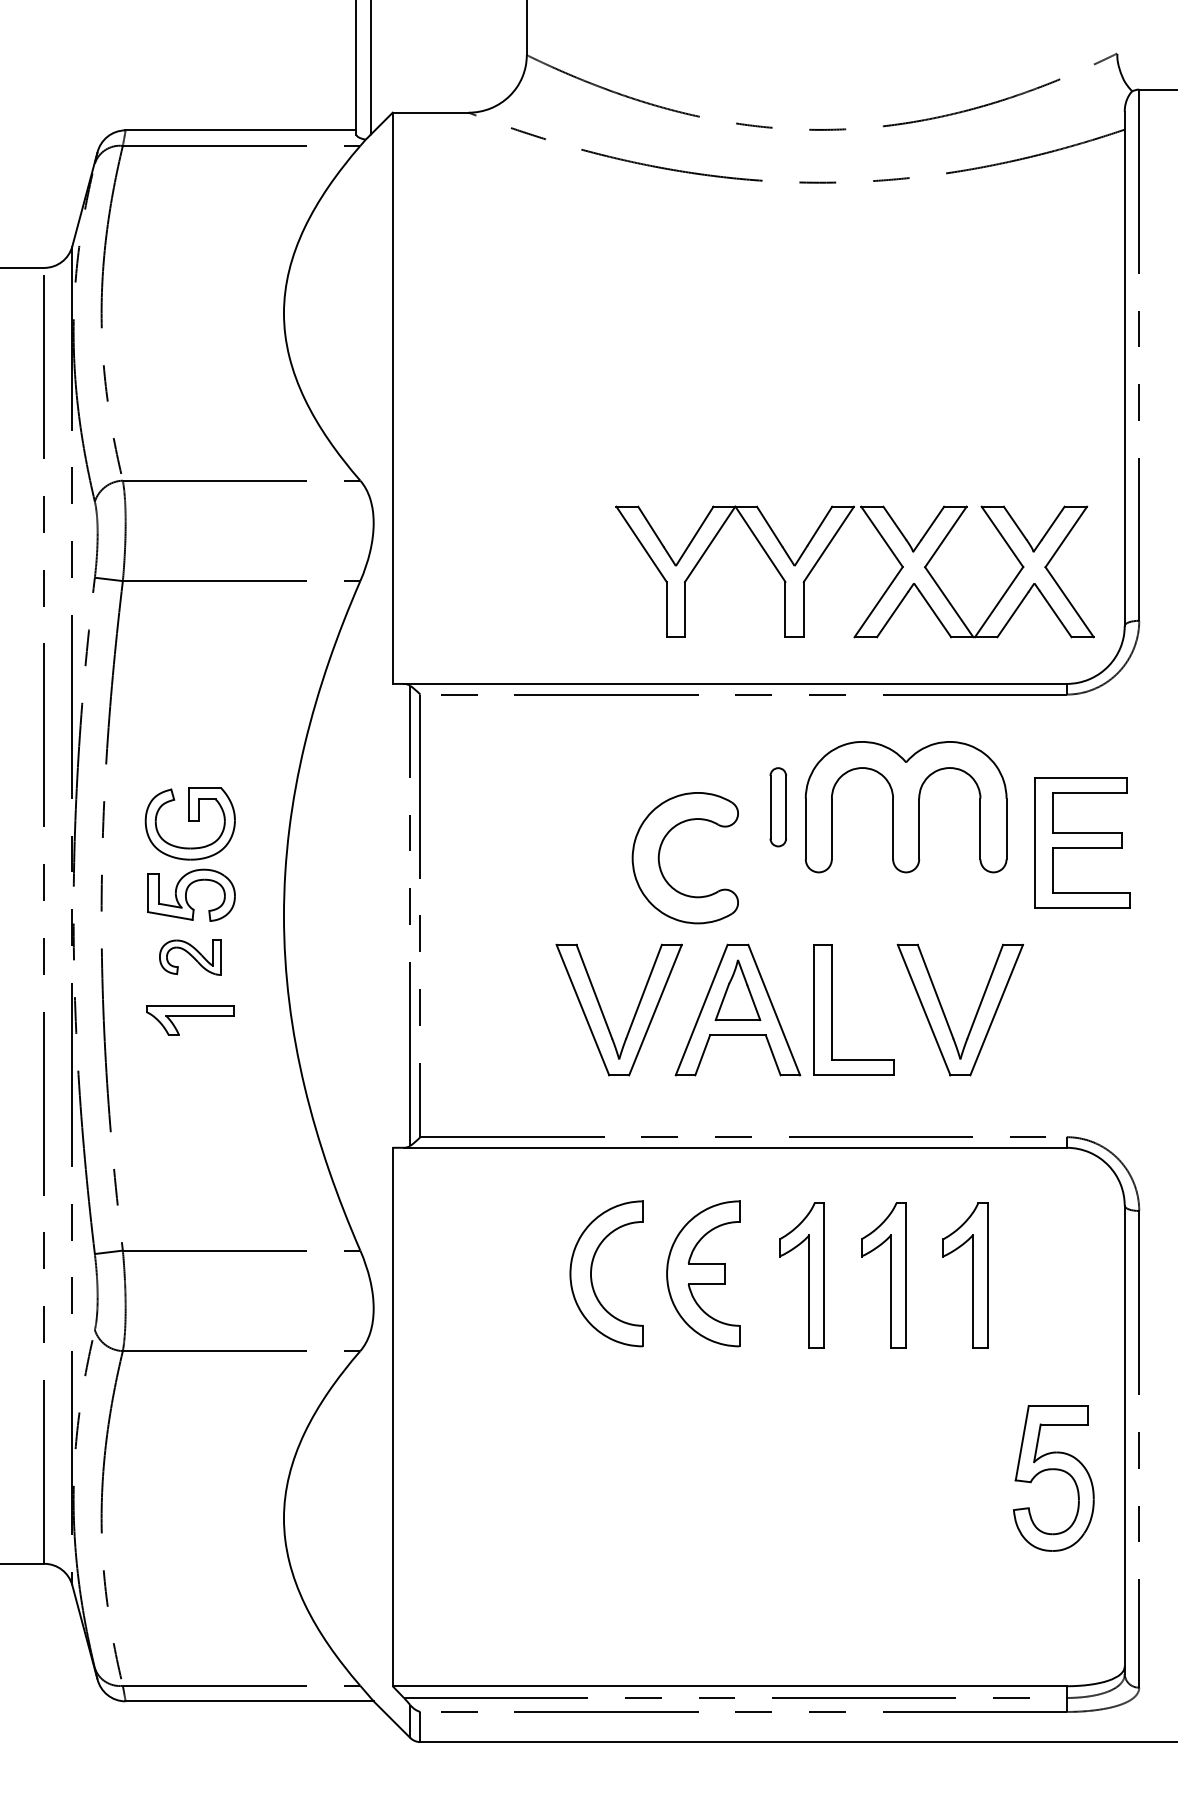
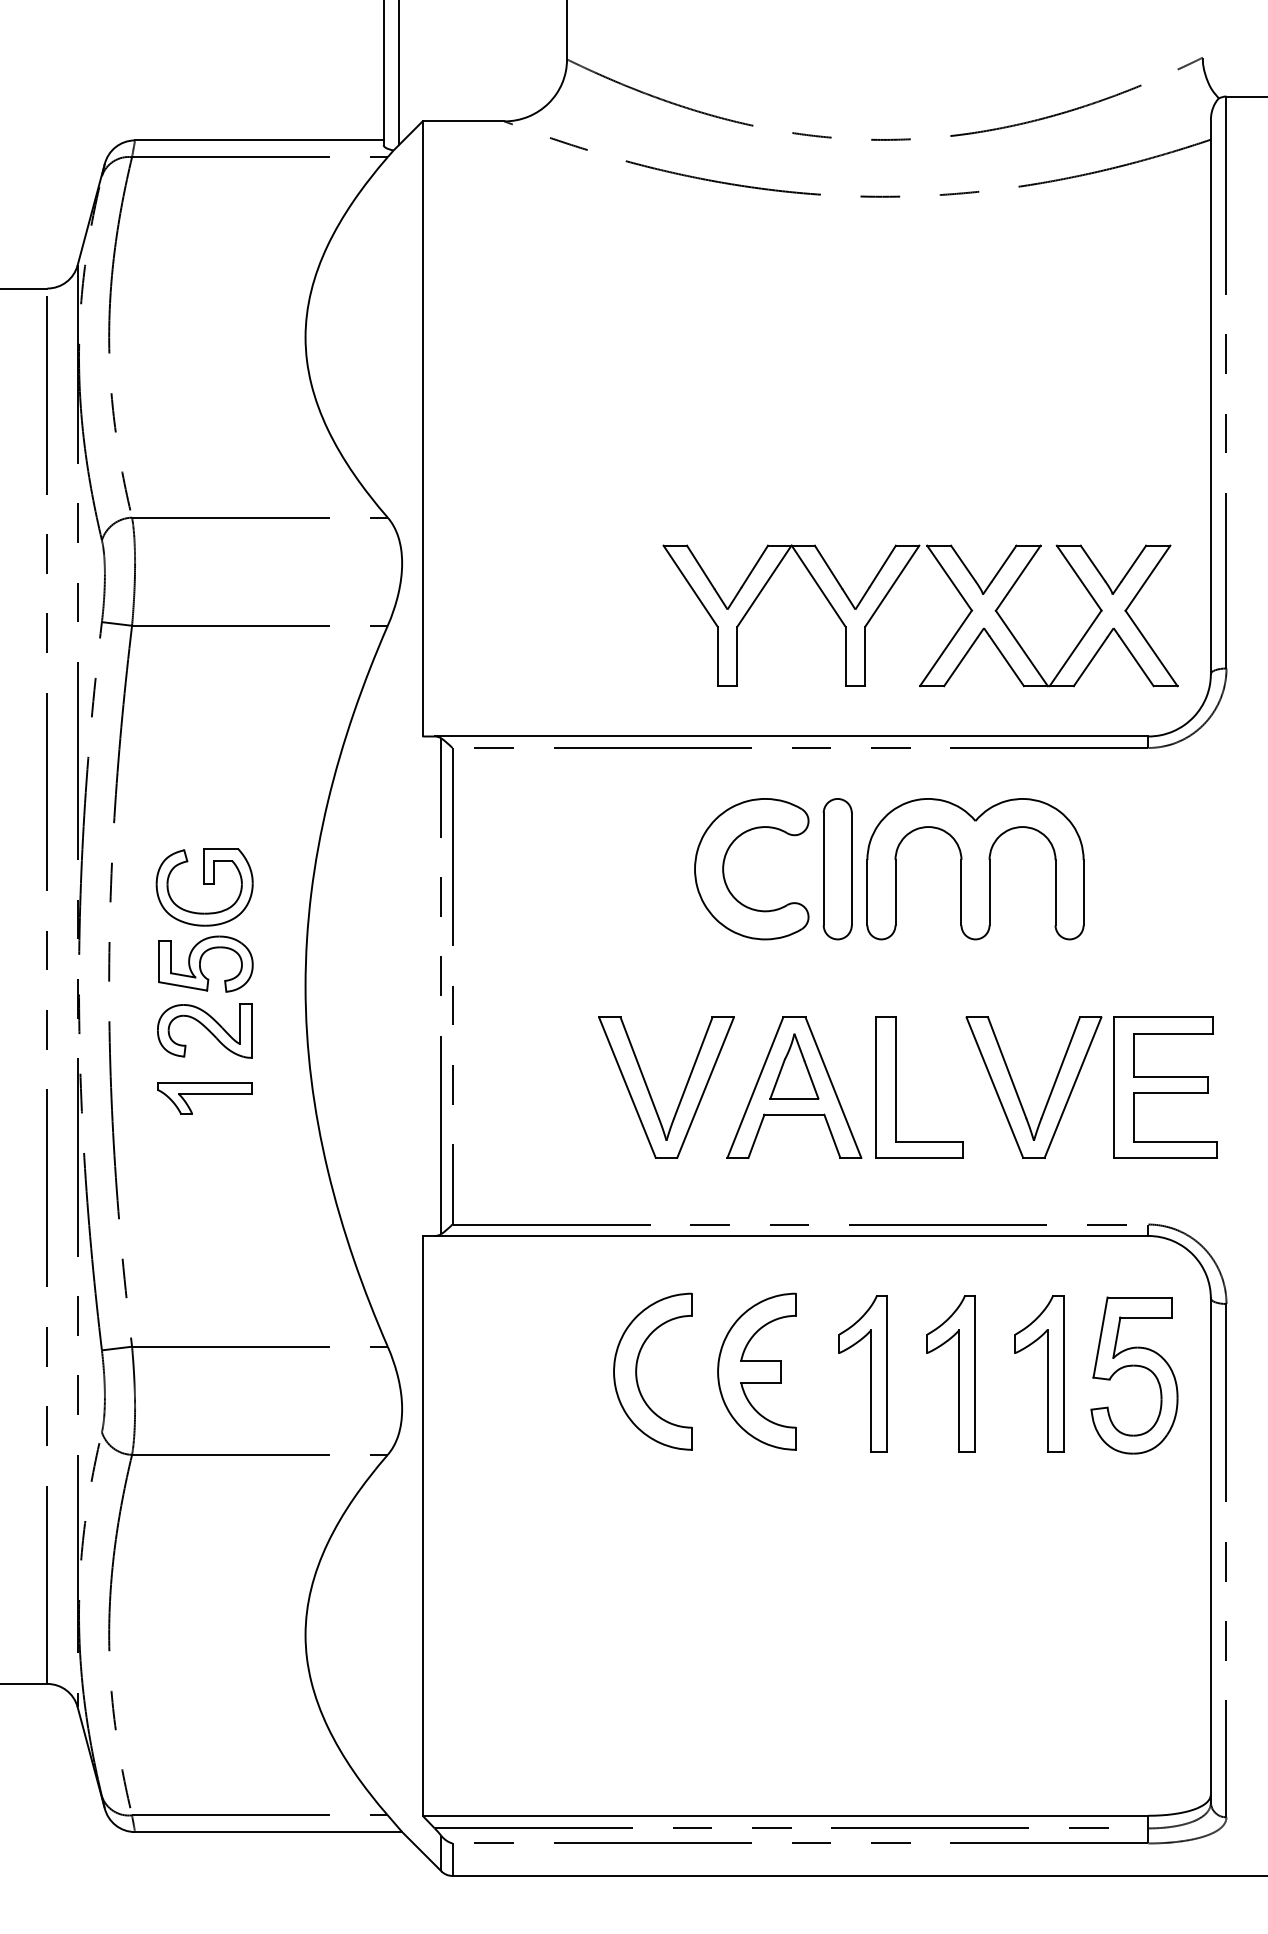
part: (778, 807) -> (838, 869), size x1.67
part: (1082, 842) -> (1165, 1087), moved
part: (660, 863) -> (724, 874), moved
part: (190, 957) -> (204, 1031), size x1.43
part: (1053, 1470) -> (1134, 1367), moved

